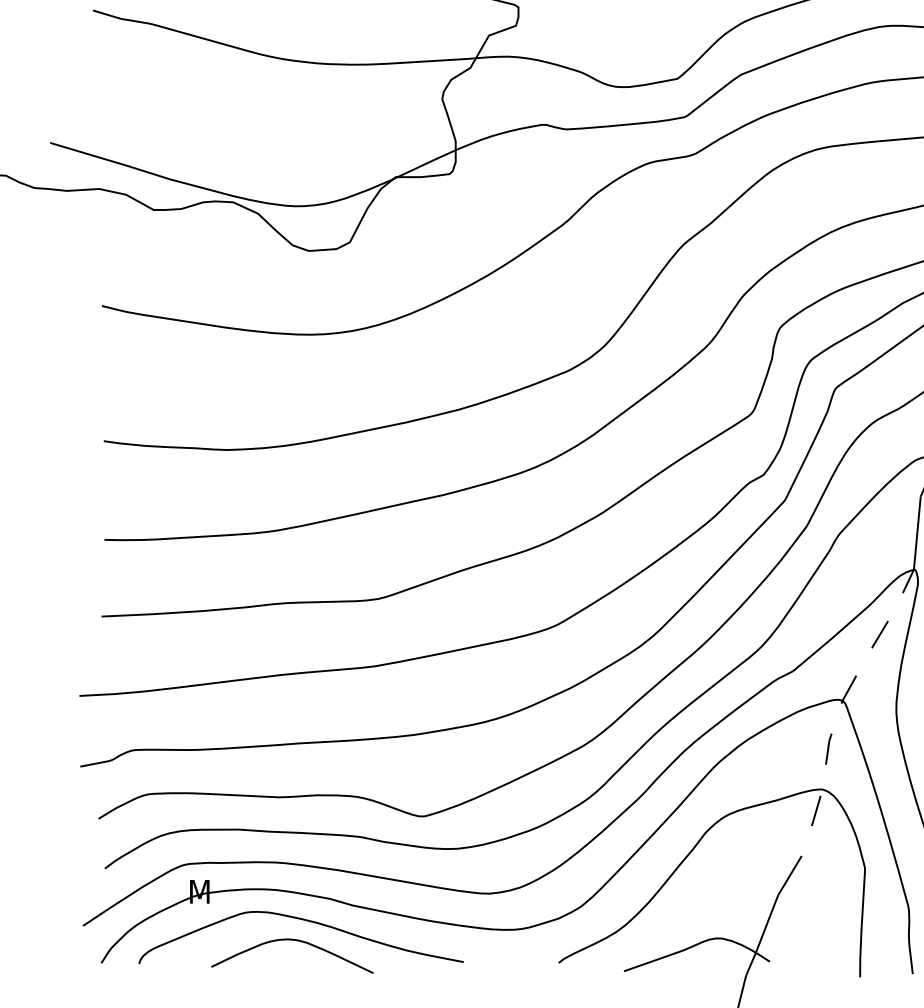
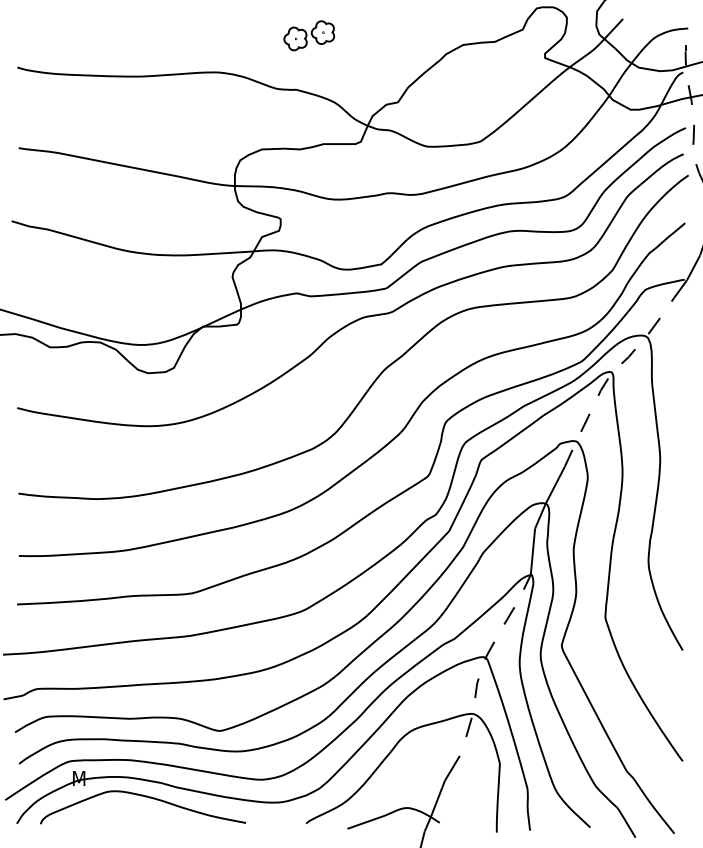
curve: (296, 942) -> (140, 810), removed

